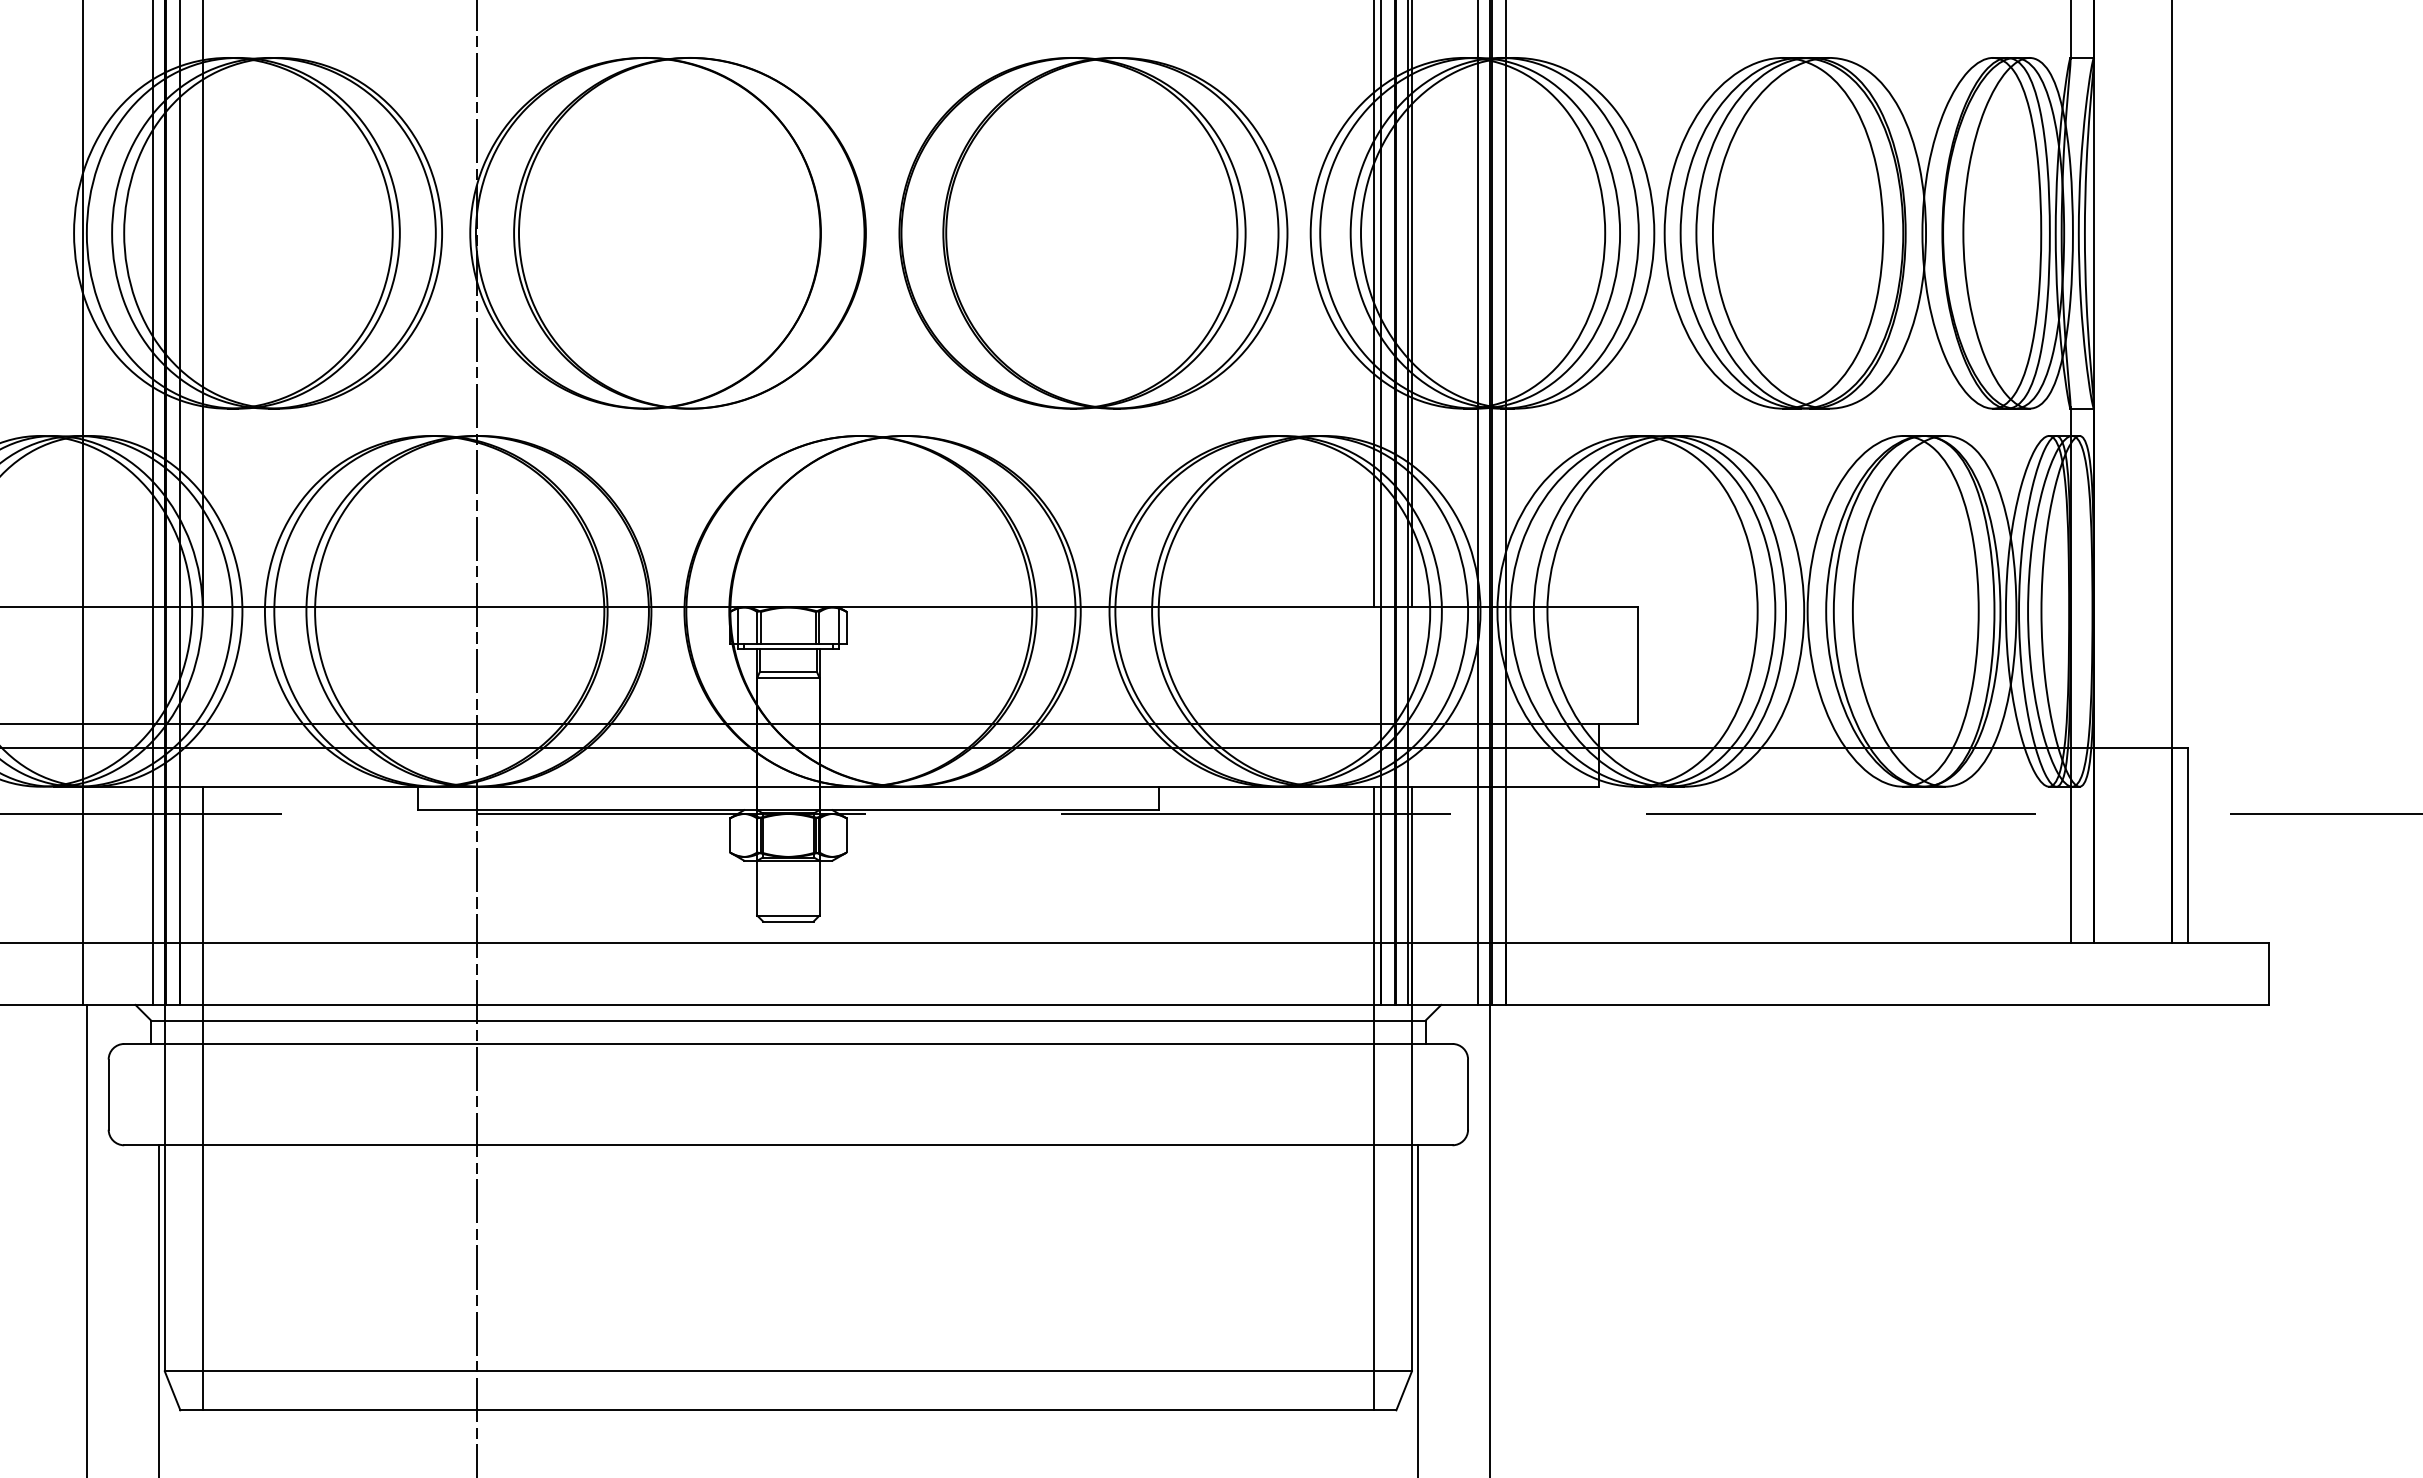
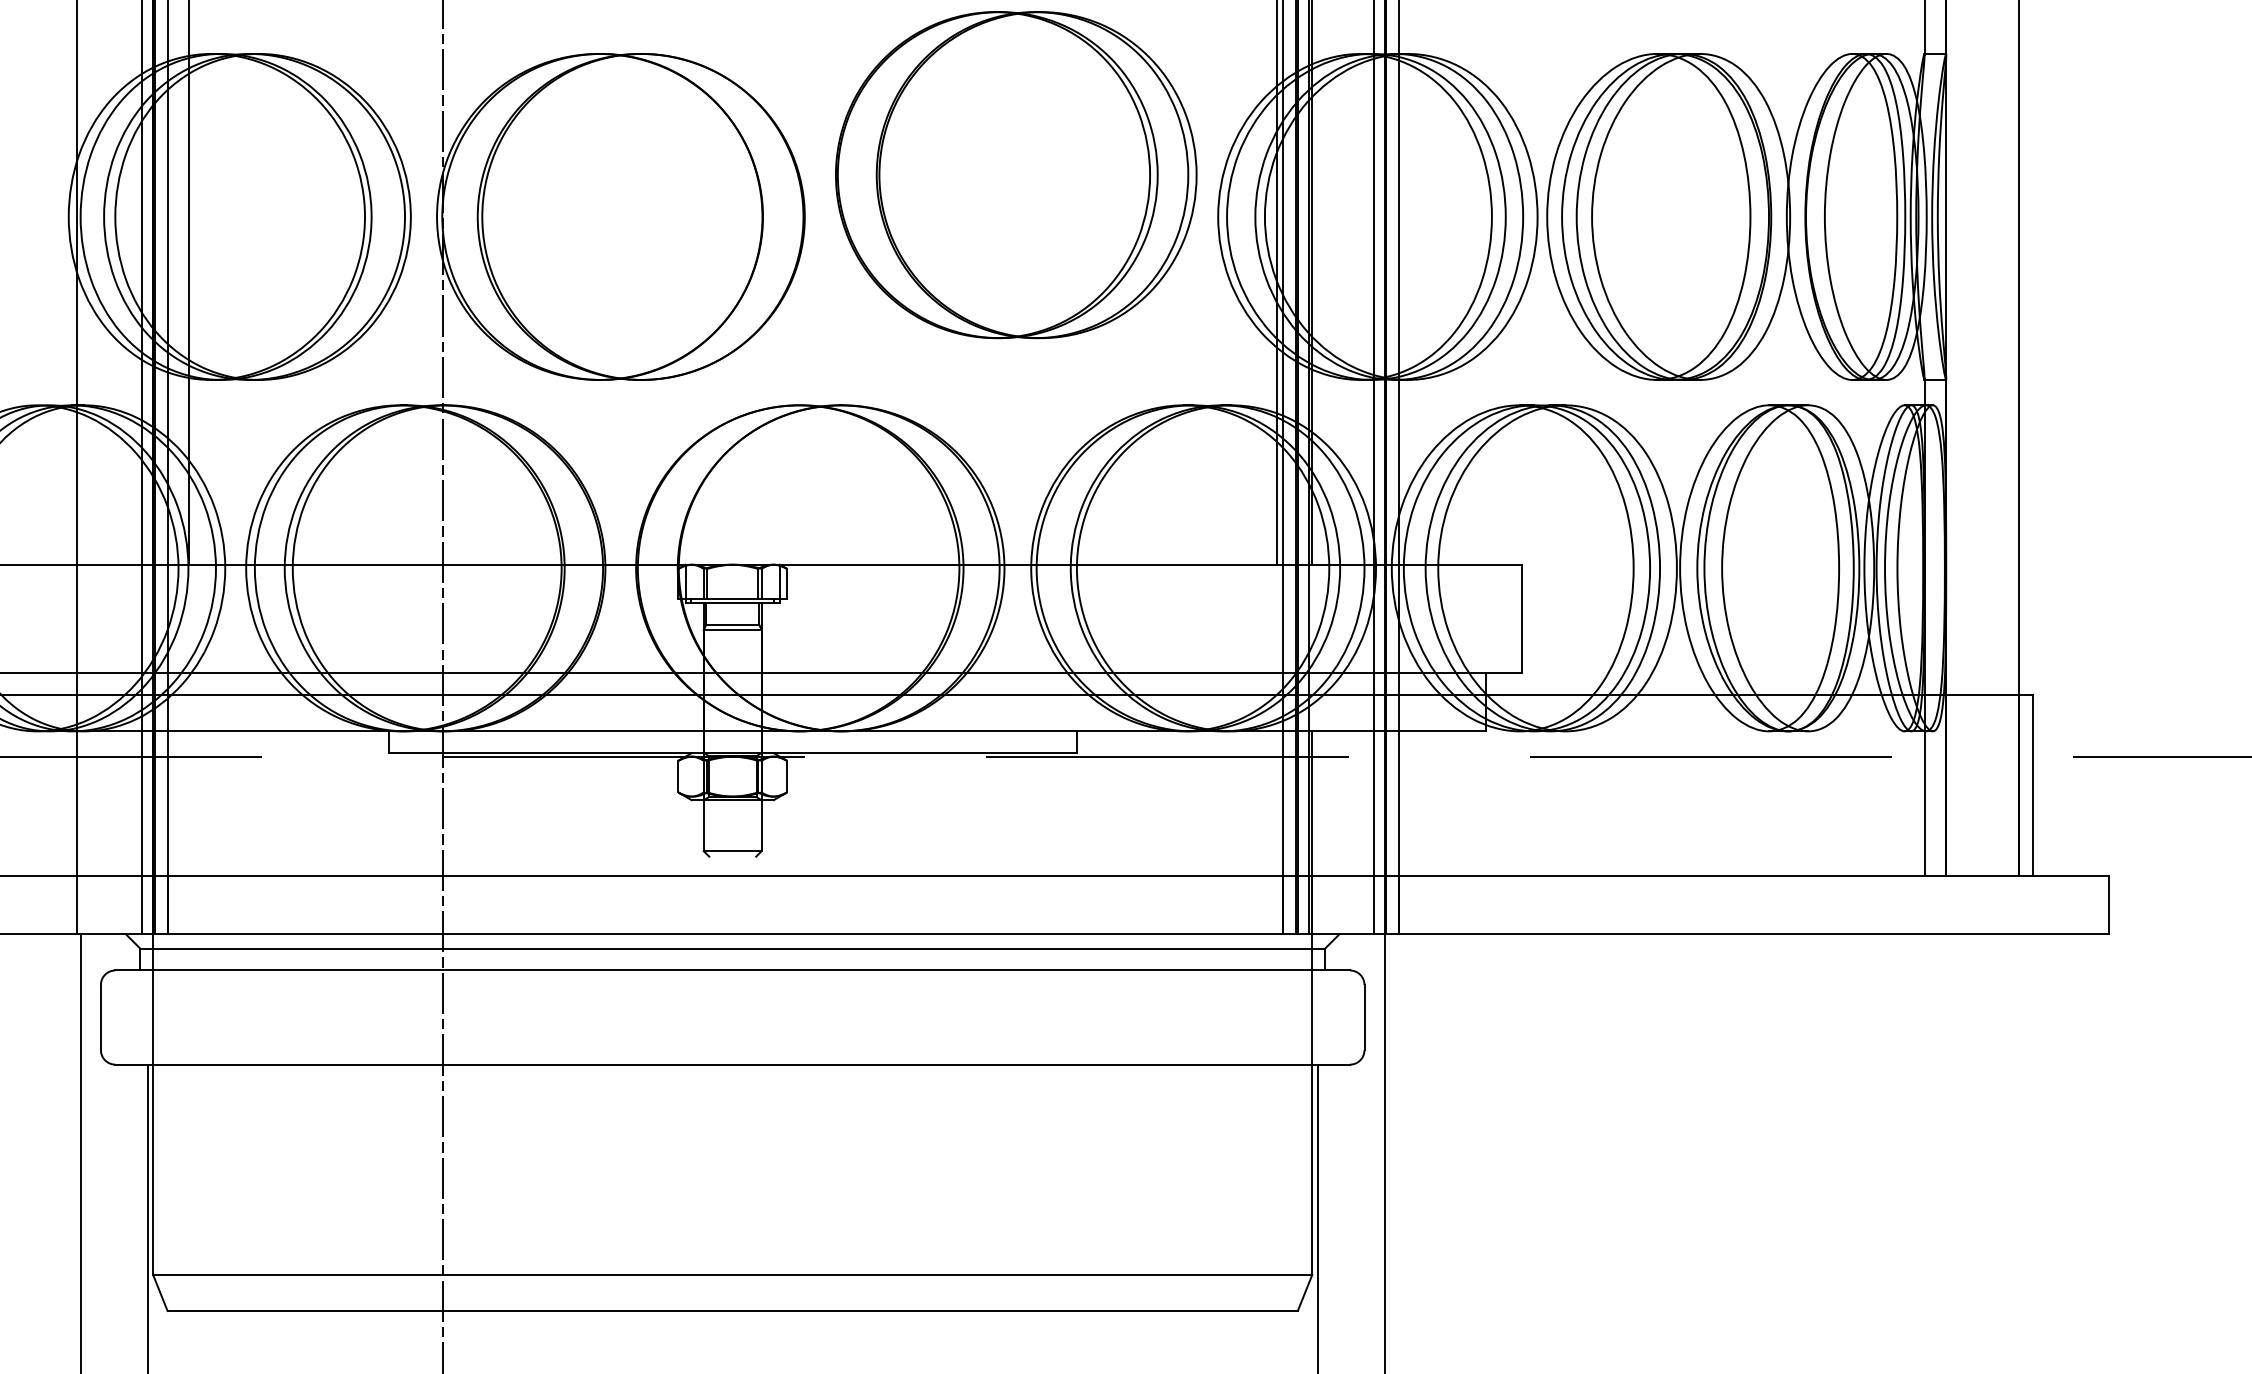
part: (1093, 233) -> (1016, 175), moved
line: (788, 921) -> (732, 856), removed
line: (202, 1098) -> (188, 1021), removed
line: (1373, 1098) -> (1276, 1021), removed

